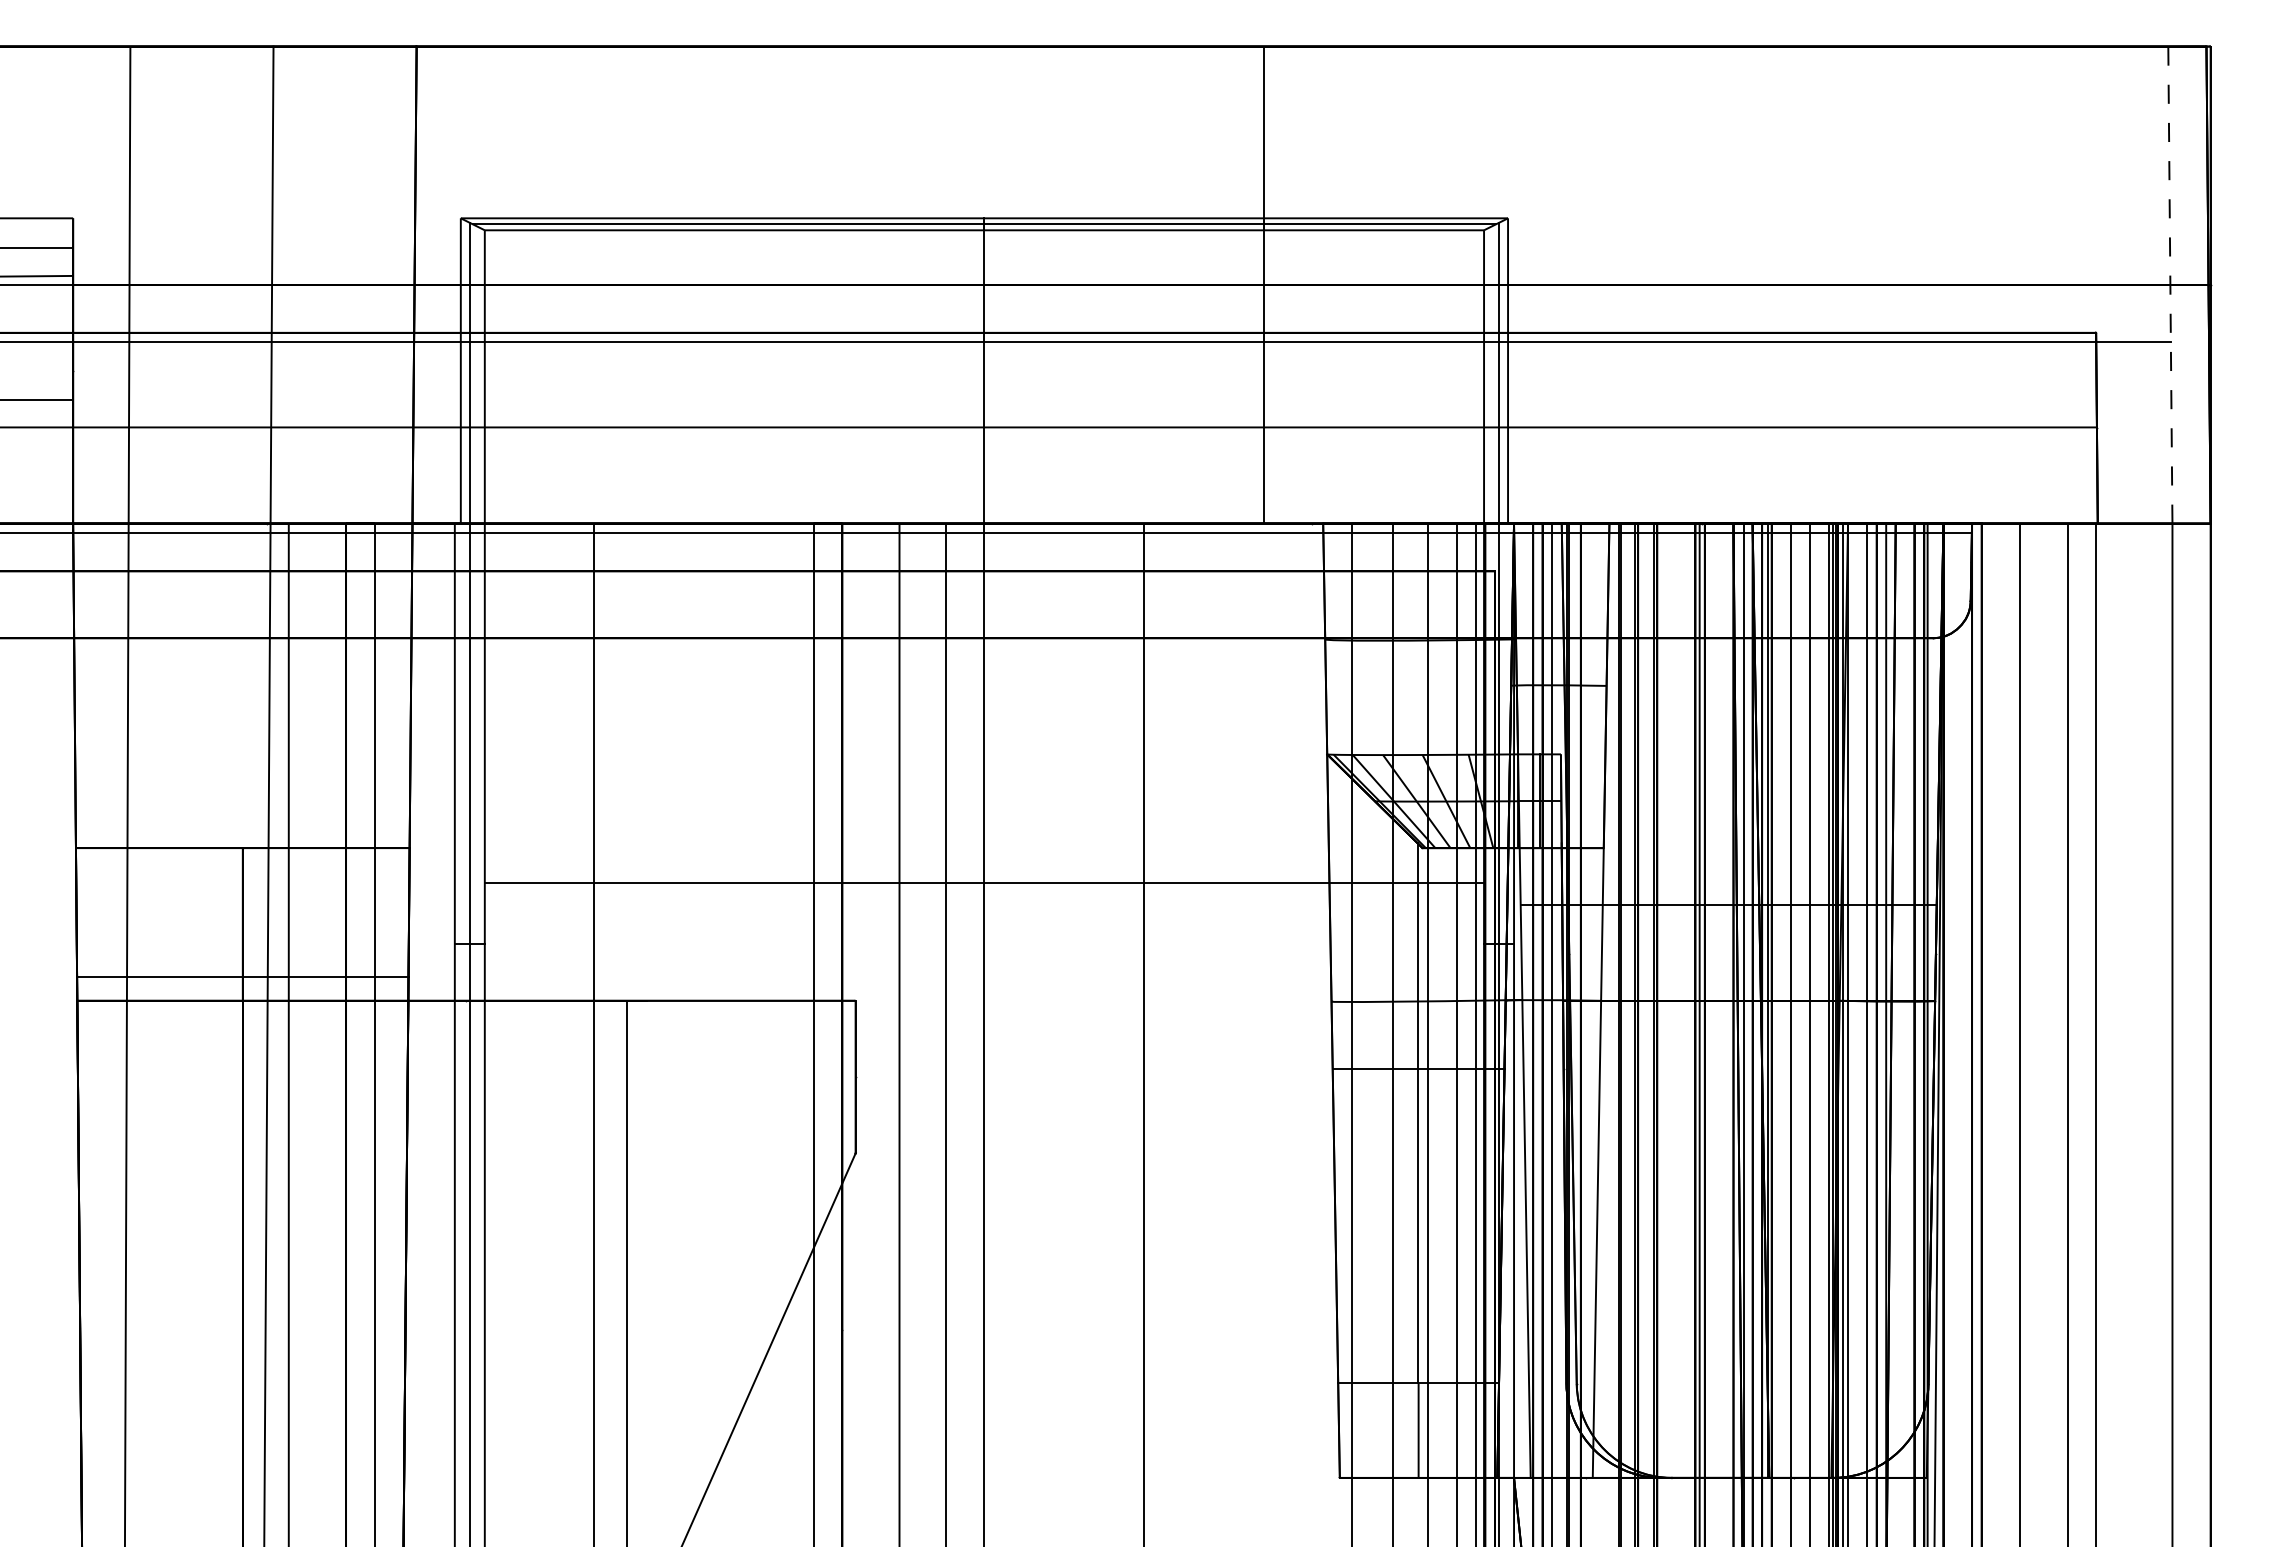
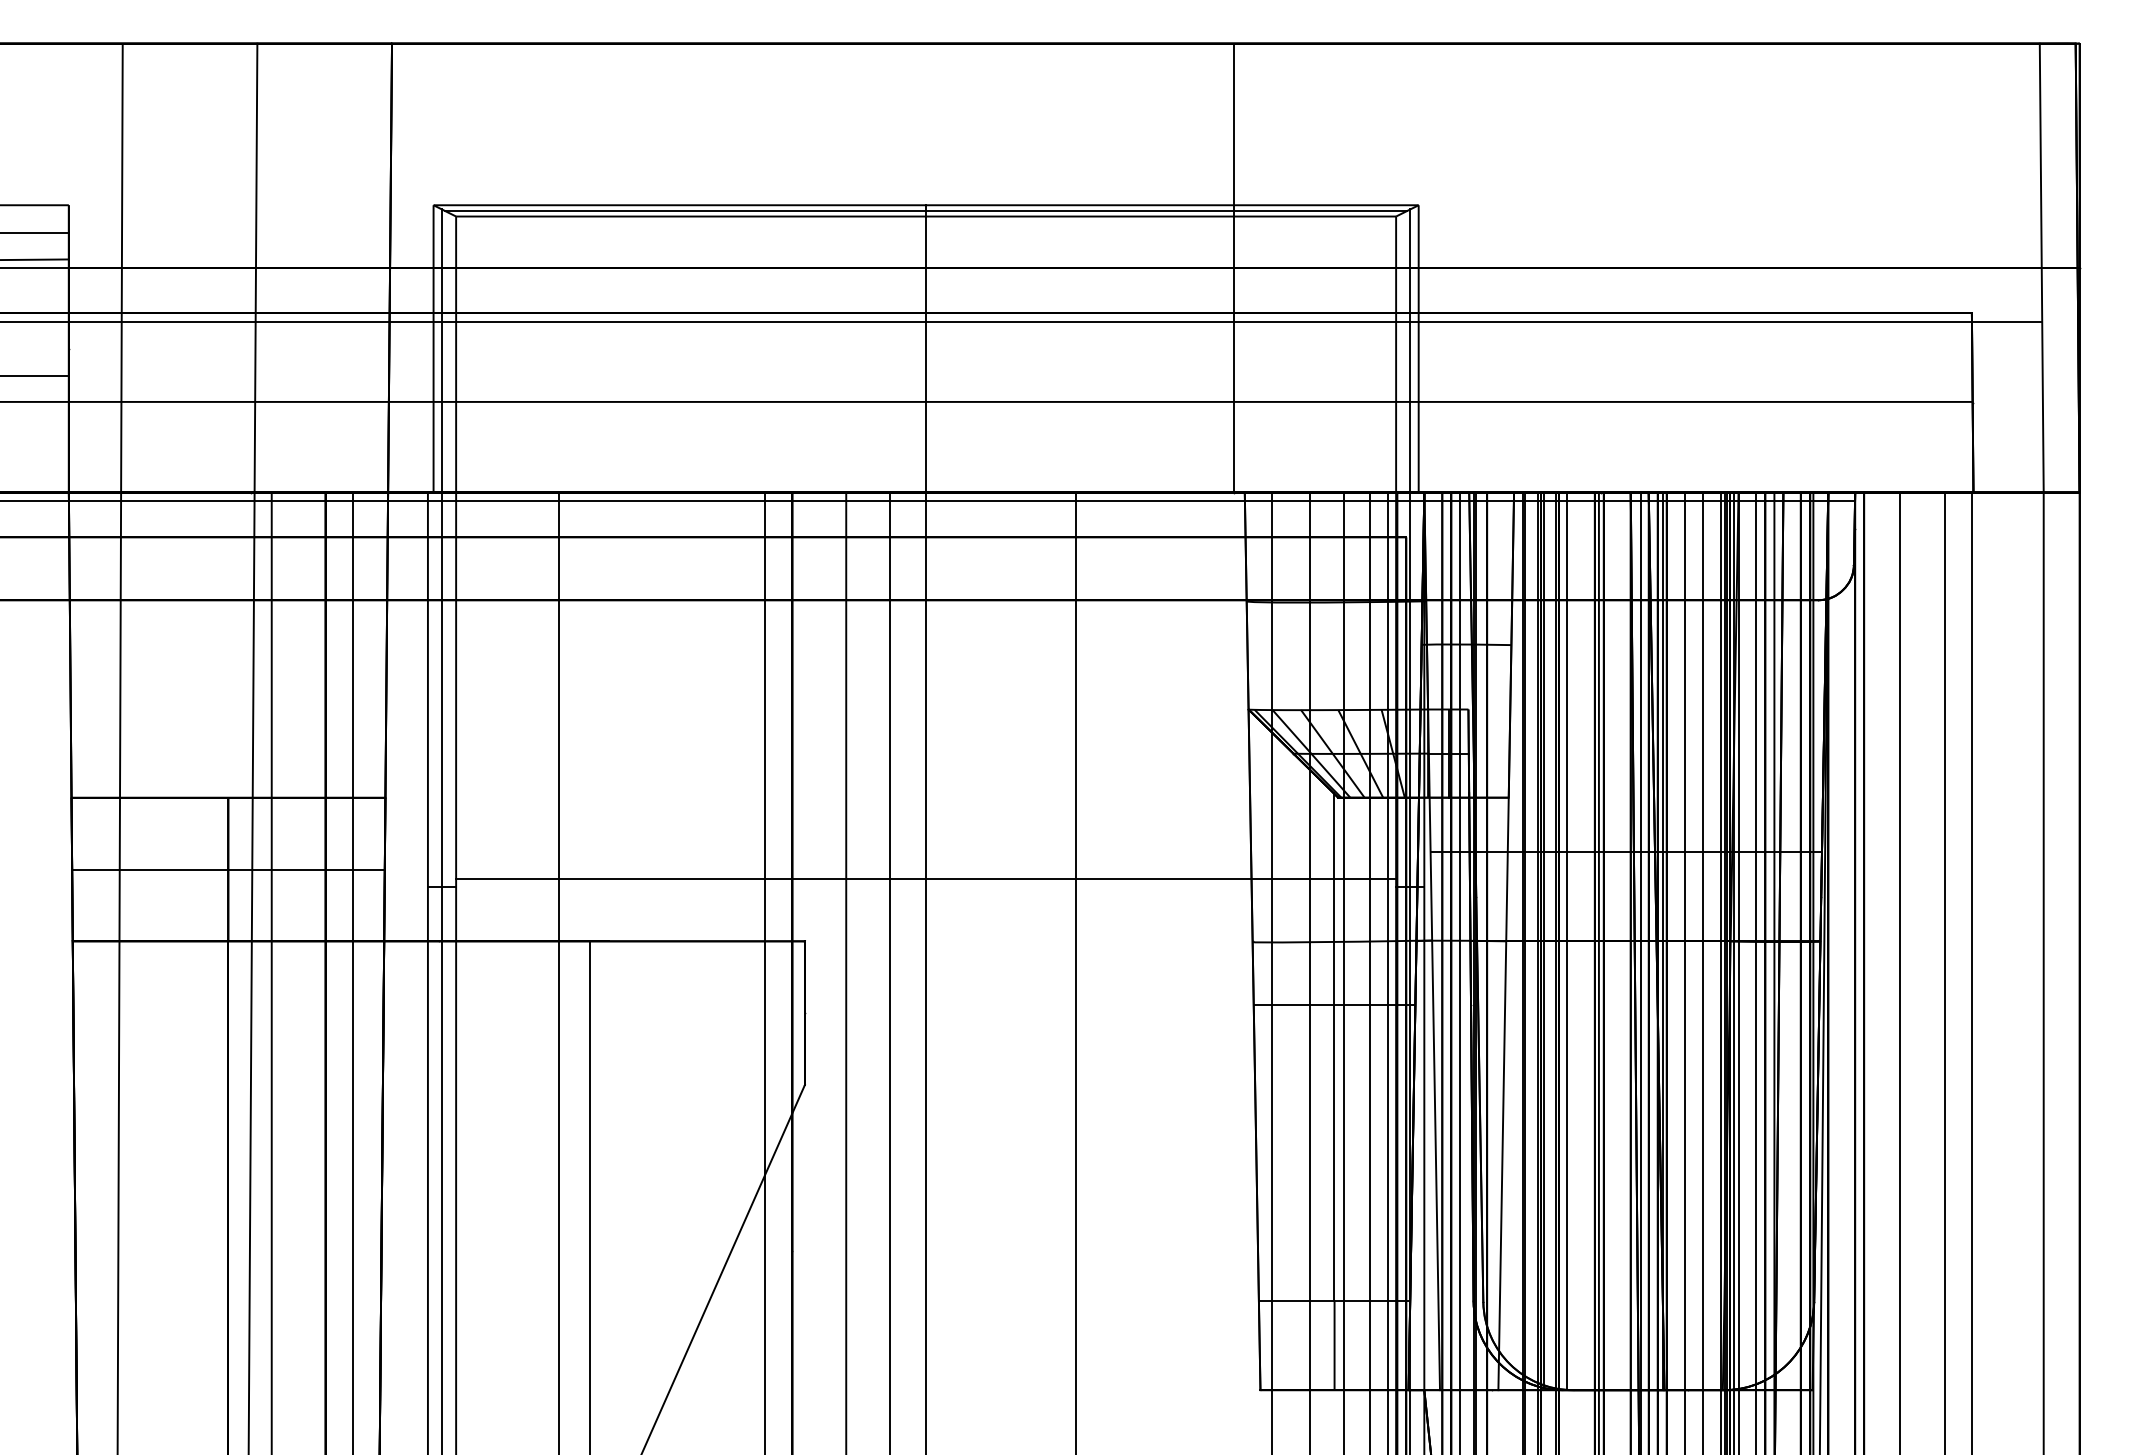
line: (1263, 284) -> (1233, 267), moved
line: (2170, 285) -> (2041, 268), dashed -> solid
line: (984, 882) -> (926, 878), moved
line: (242, 977) -> (228, 869), moved
line: (1641, 999) -> (1544, 940), added
line: (1665, 1000) -> (1566, 941), added

